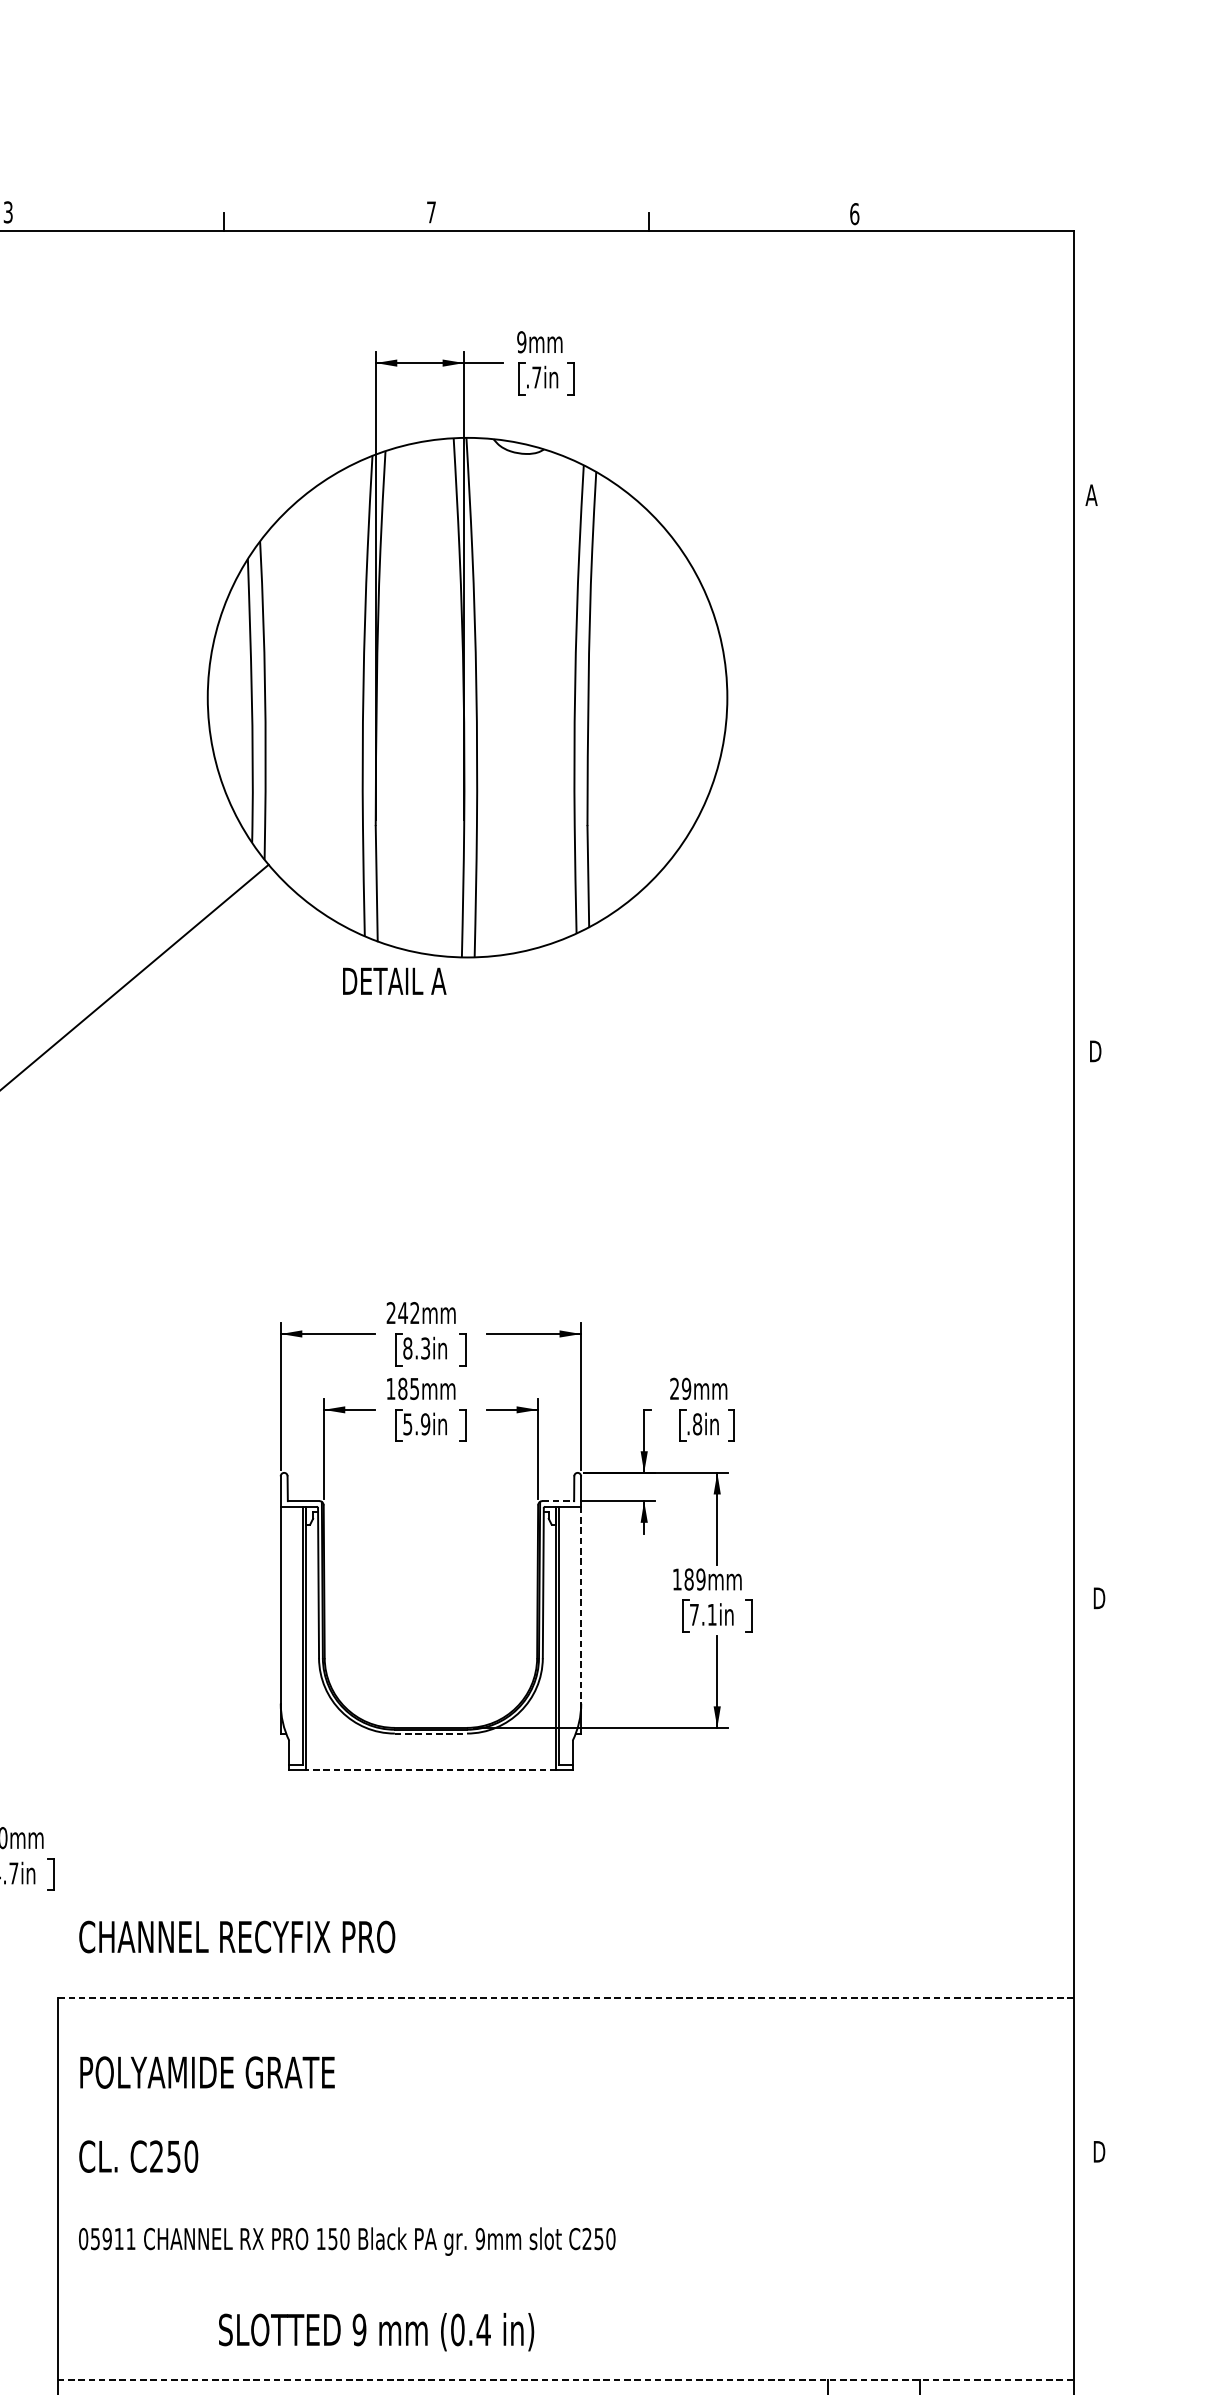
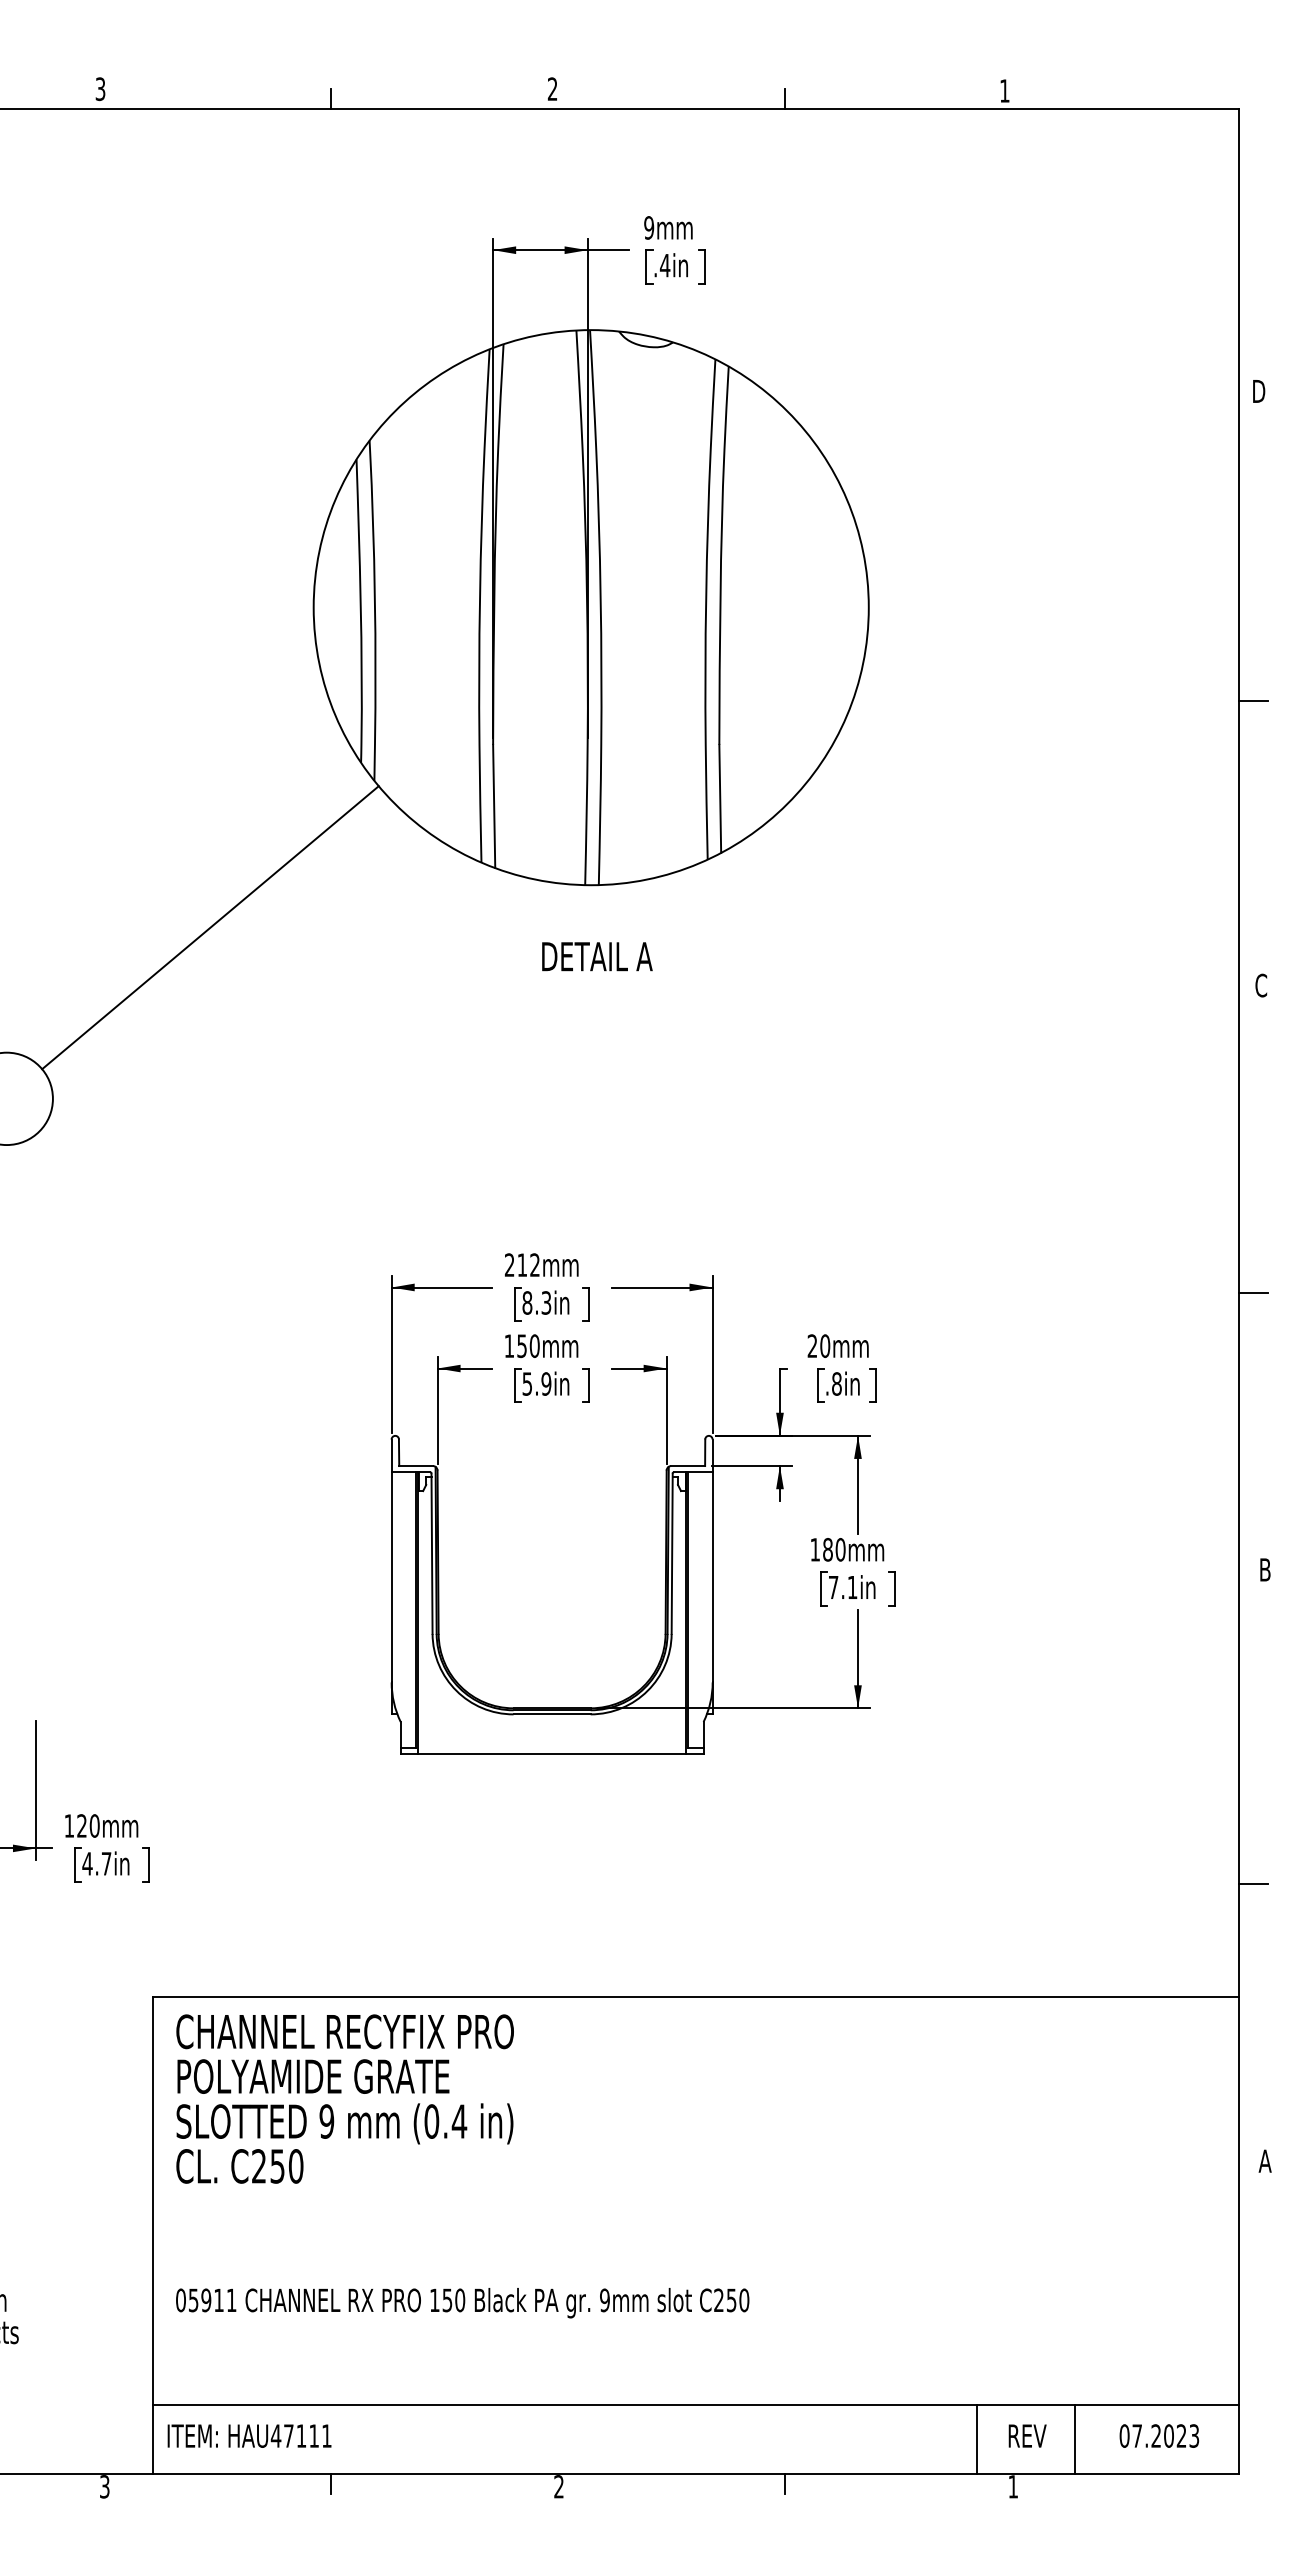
text: (431, 211) -> (552, 88), 7 -> 2
text: (854, 213) -> (1004, 90), 6 -> 1
text: (536, 377) -> (664, 265), .7in -> .4in
text: (1092, 495) -> (1258, 391), A -> D
line: (1087, 785) -> (1253, 701), added
text: (394, 981) -> (597, 956), moved
text: (1094, 1051) -> (1261, 985), D -> C
text: (403, 1312) -> (522, 1264), 242mm -> 212mm
line: (1087, 1338) -> (1253, 1292), added
text: (408, 1389) -> (528, 1346), 185mm -> 150mm
text: (686, 1389) -> (825, 1346), 29mm -> 20mm
line: (558, 1501) -> (688, 1466), dashed -> solid
text: (700, 1579) -> (840, 1549), 189mm -> 180mm
text: (1100, 1597) -> (1267, 1569), D -> B
line: (581, 1605) -> (712, 1577), dashed -> solid
line: (431, 1733) -> (552, 1714), dashed -> solid
line: (430, 1770) -> (551, 1753), dashed -> solid
line: (1087, 1891) -> (1253, 1883), added
text: (236, 1936) -> (344, 2031), moved
line: (566, 1998) -> (696, 1997), dashed -> solid
text: (1098, 2151) -> (1265, 2160), D -> A
text: (347, 2241) -> (462, 2303), moved
text: (376, 2331) -> (344, 2123), moved
line: (566, 2380) -> (696, 2405), dashed -> solid

